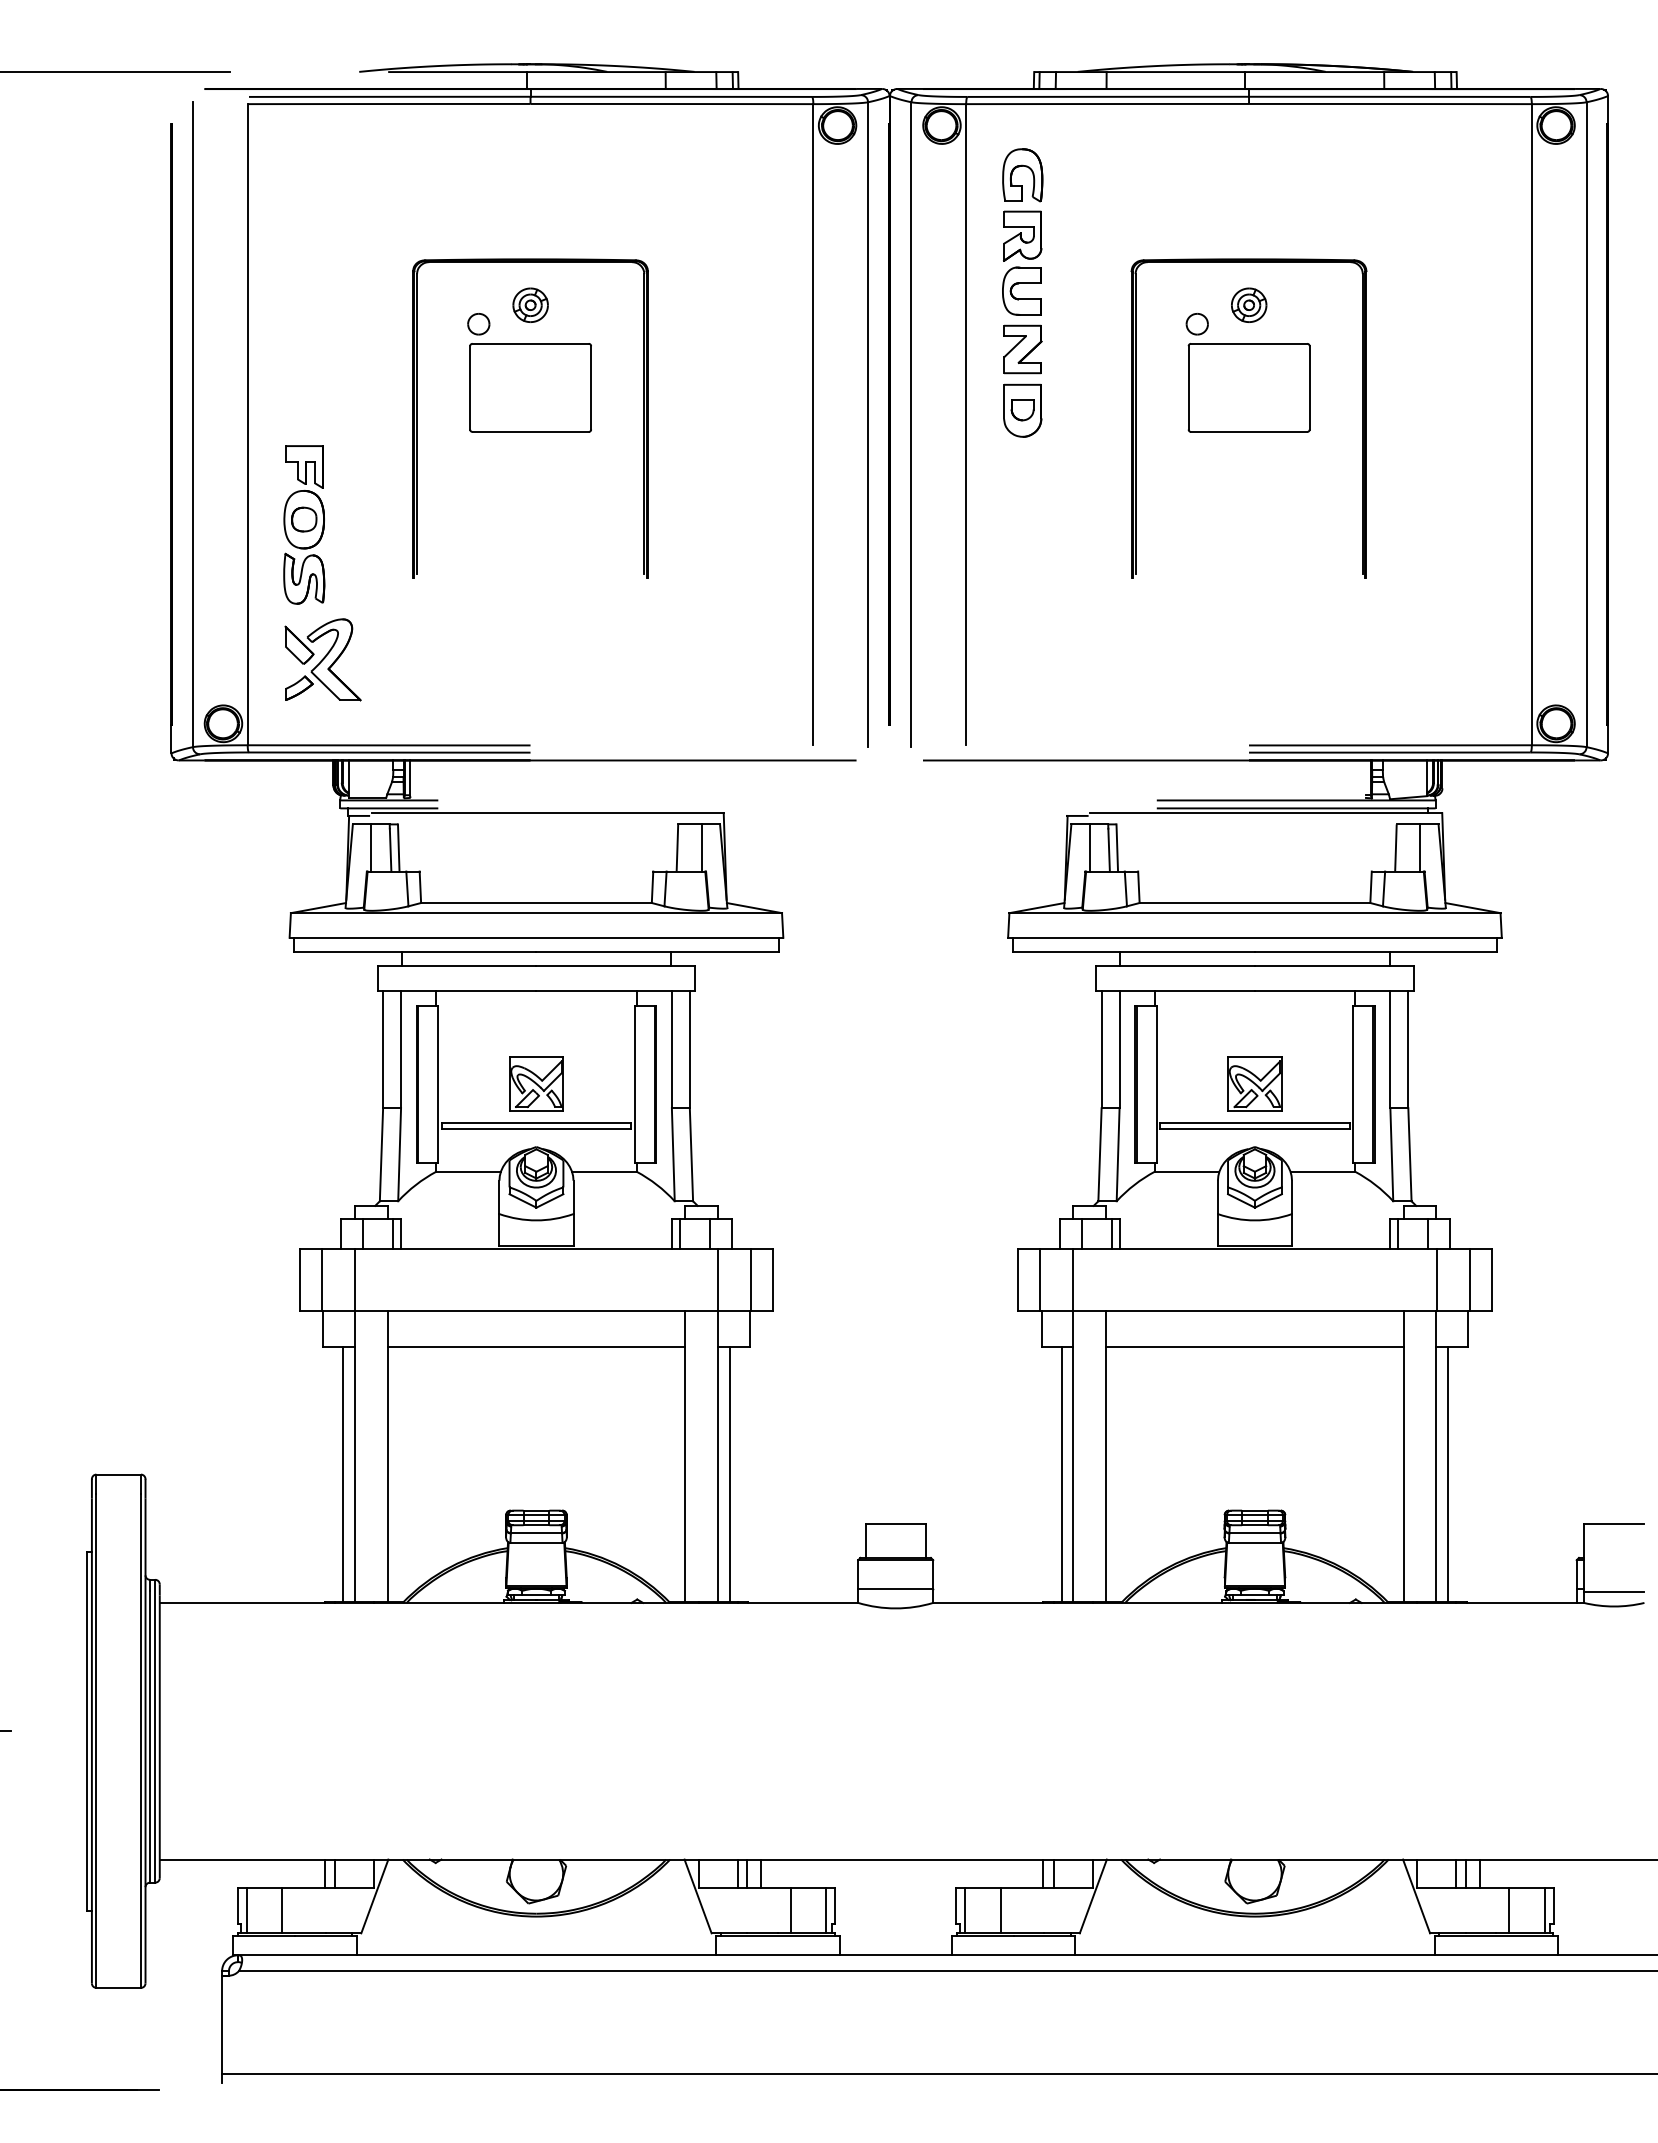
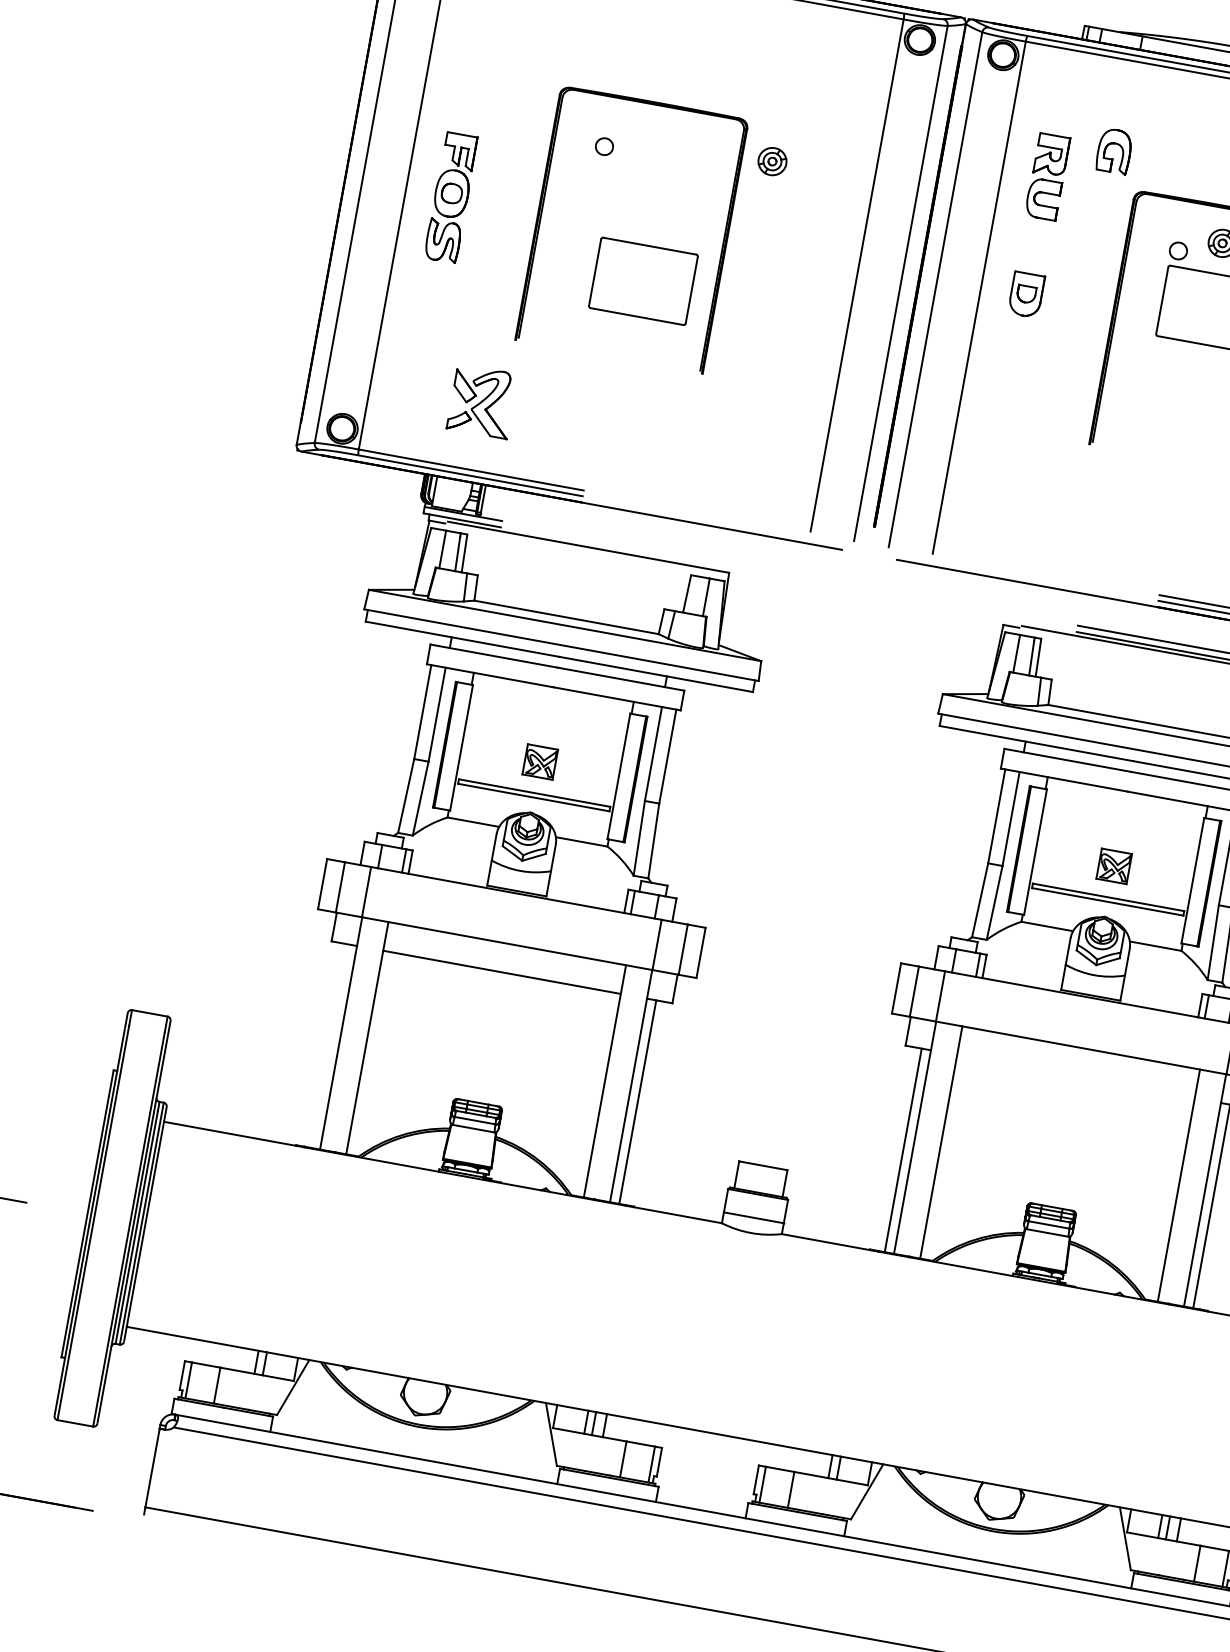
part: (1019, 167) -> (1112, 144), moved
part: (530, 304) -> (772, 160), moved
part: (1022, 349) -> (1035, 245), removed
part: (530, 387) -> (643, 281), moved
part: (304, 524) -> (451, 197), moved
part: (322, 659) -> (482, 401), moved
part: (536, 1083) -> (540, 761), size x0.7
part: (1254, 1083) -> (1113, 865), size x0.7
line: (1254, 1347) -> (1075, 1076), removed
line: (343, 1474) -> (329, 1045), removed

